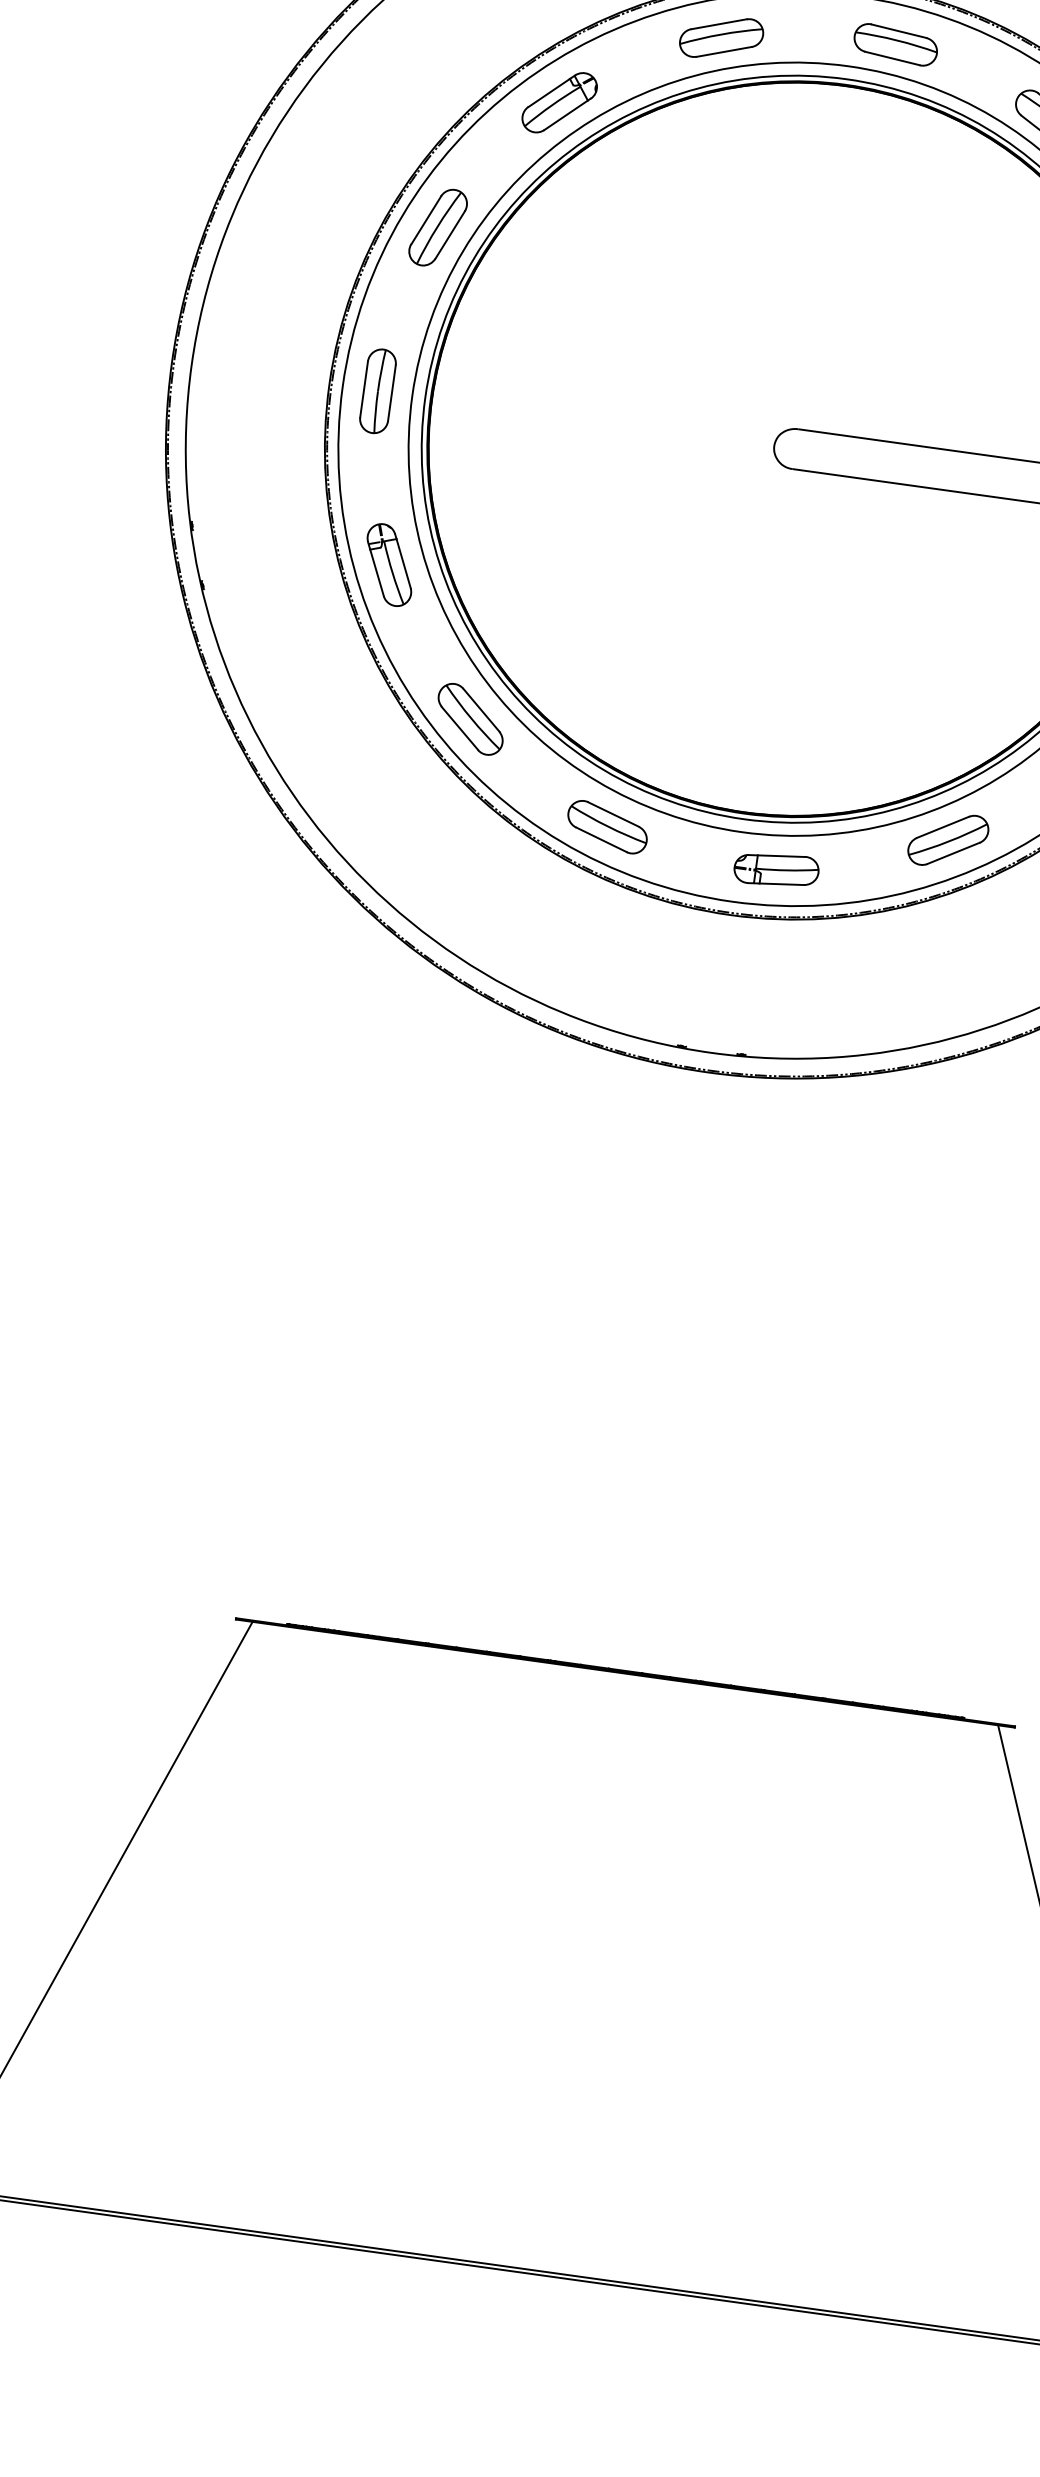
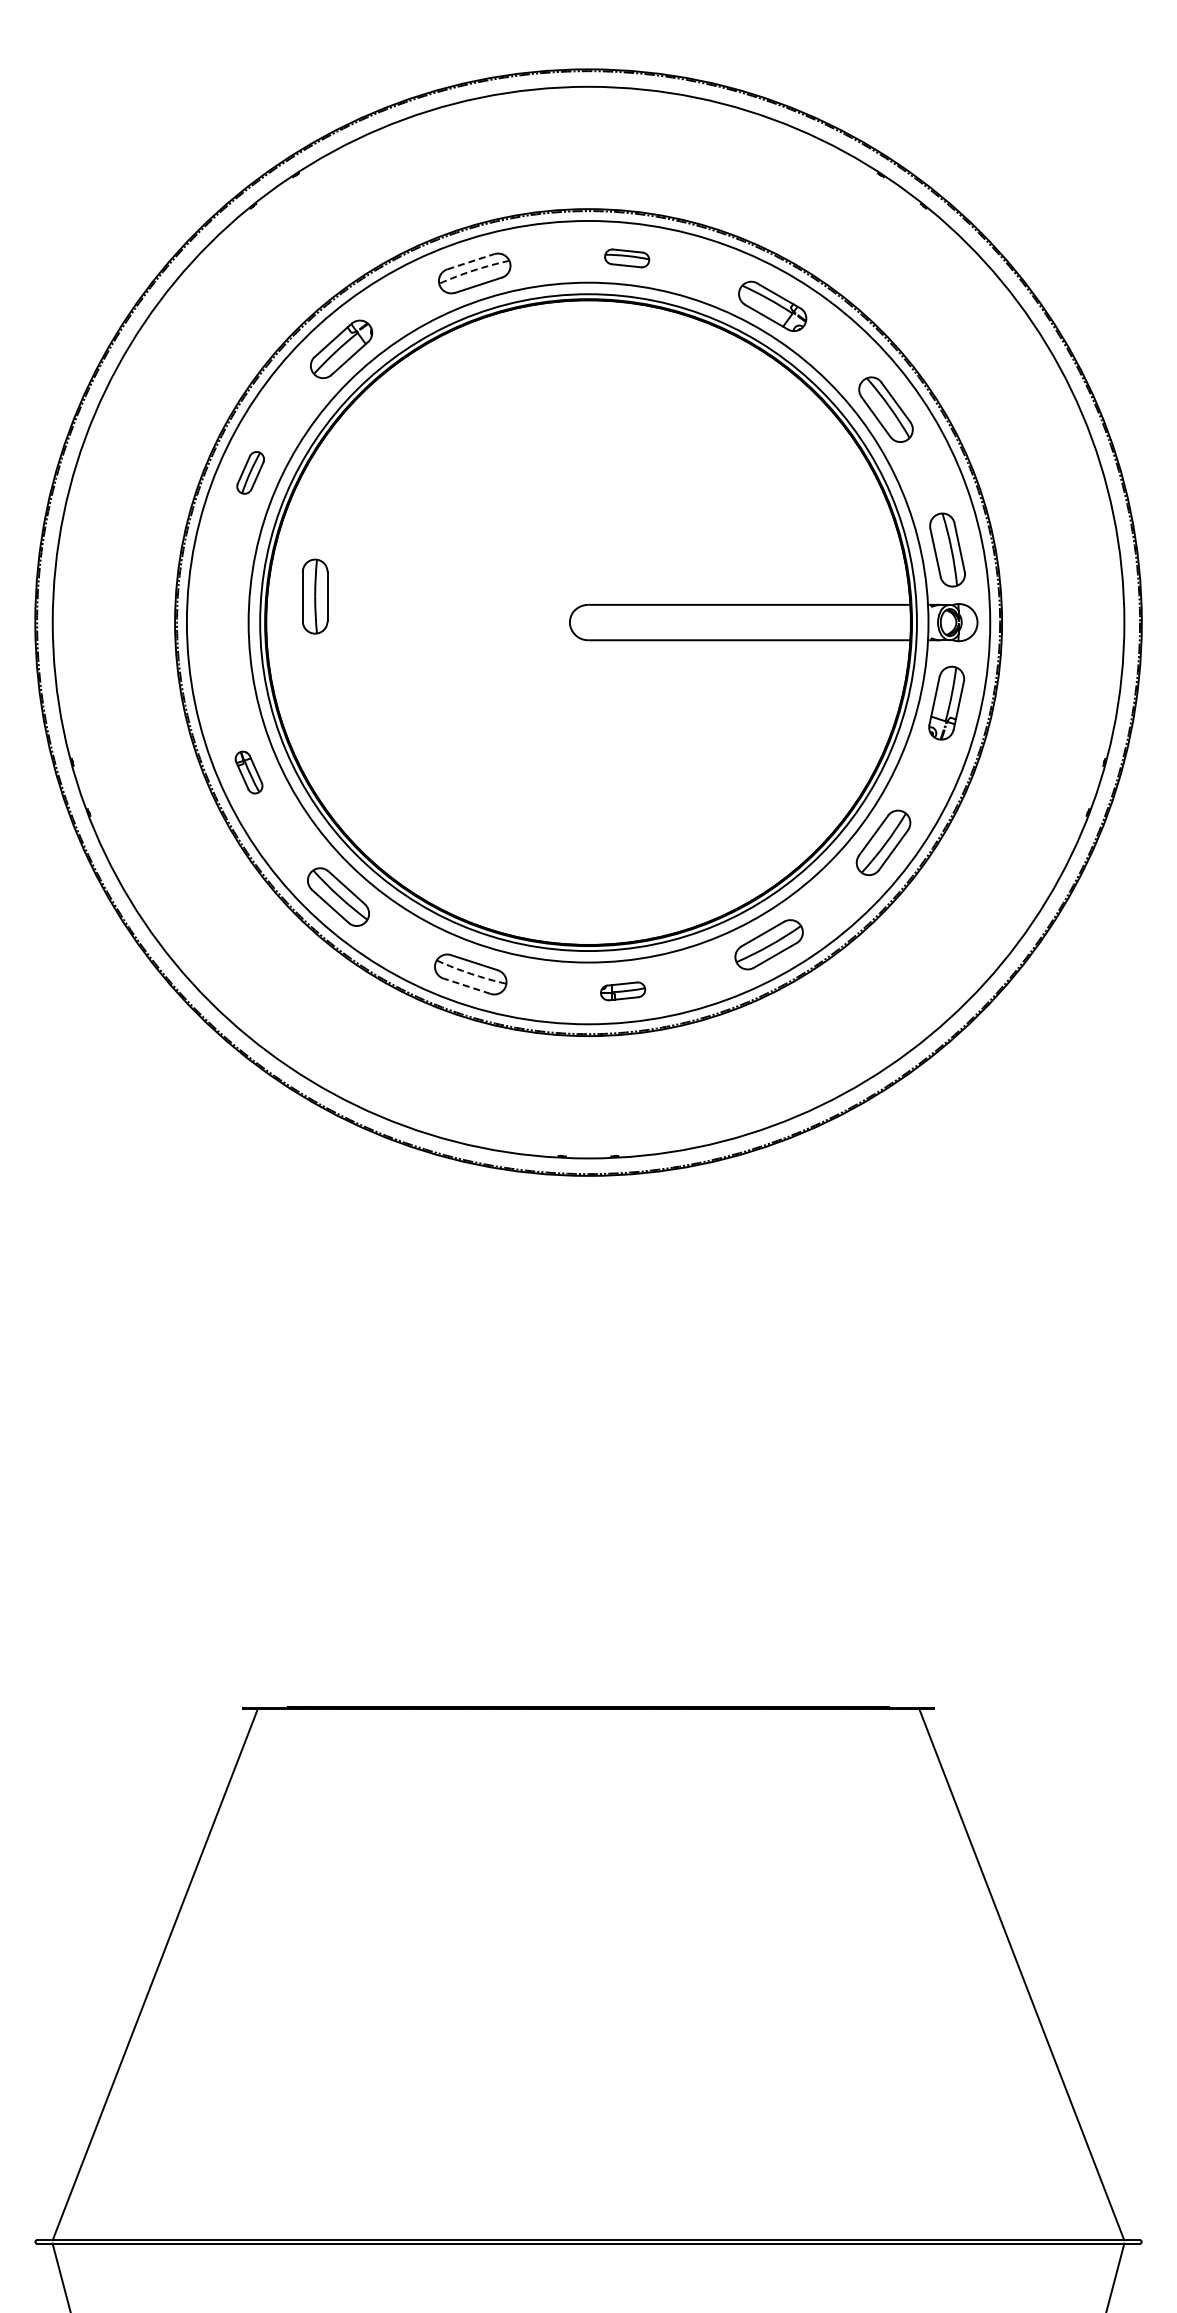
line: (718, 23) -> (470, 261), solid -> dashed
arc: (720, 34) -> (473, 270), solid -> dashed
part: (894, 44) -> (626, 258), size x0.6
part: (437, 227) -> (250, 472), size x0.6
part: (378, 391) -> (315, 596), moved
part: (388, 564) -> (248, 772), size x0.6
arc: (608, 826) -> (471, 973), solid -> dashed
line: (601, 840) -> (467, 986), solid -> dashed
part: (775, 870) -> (622, 991), size x0.6

